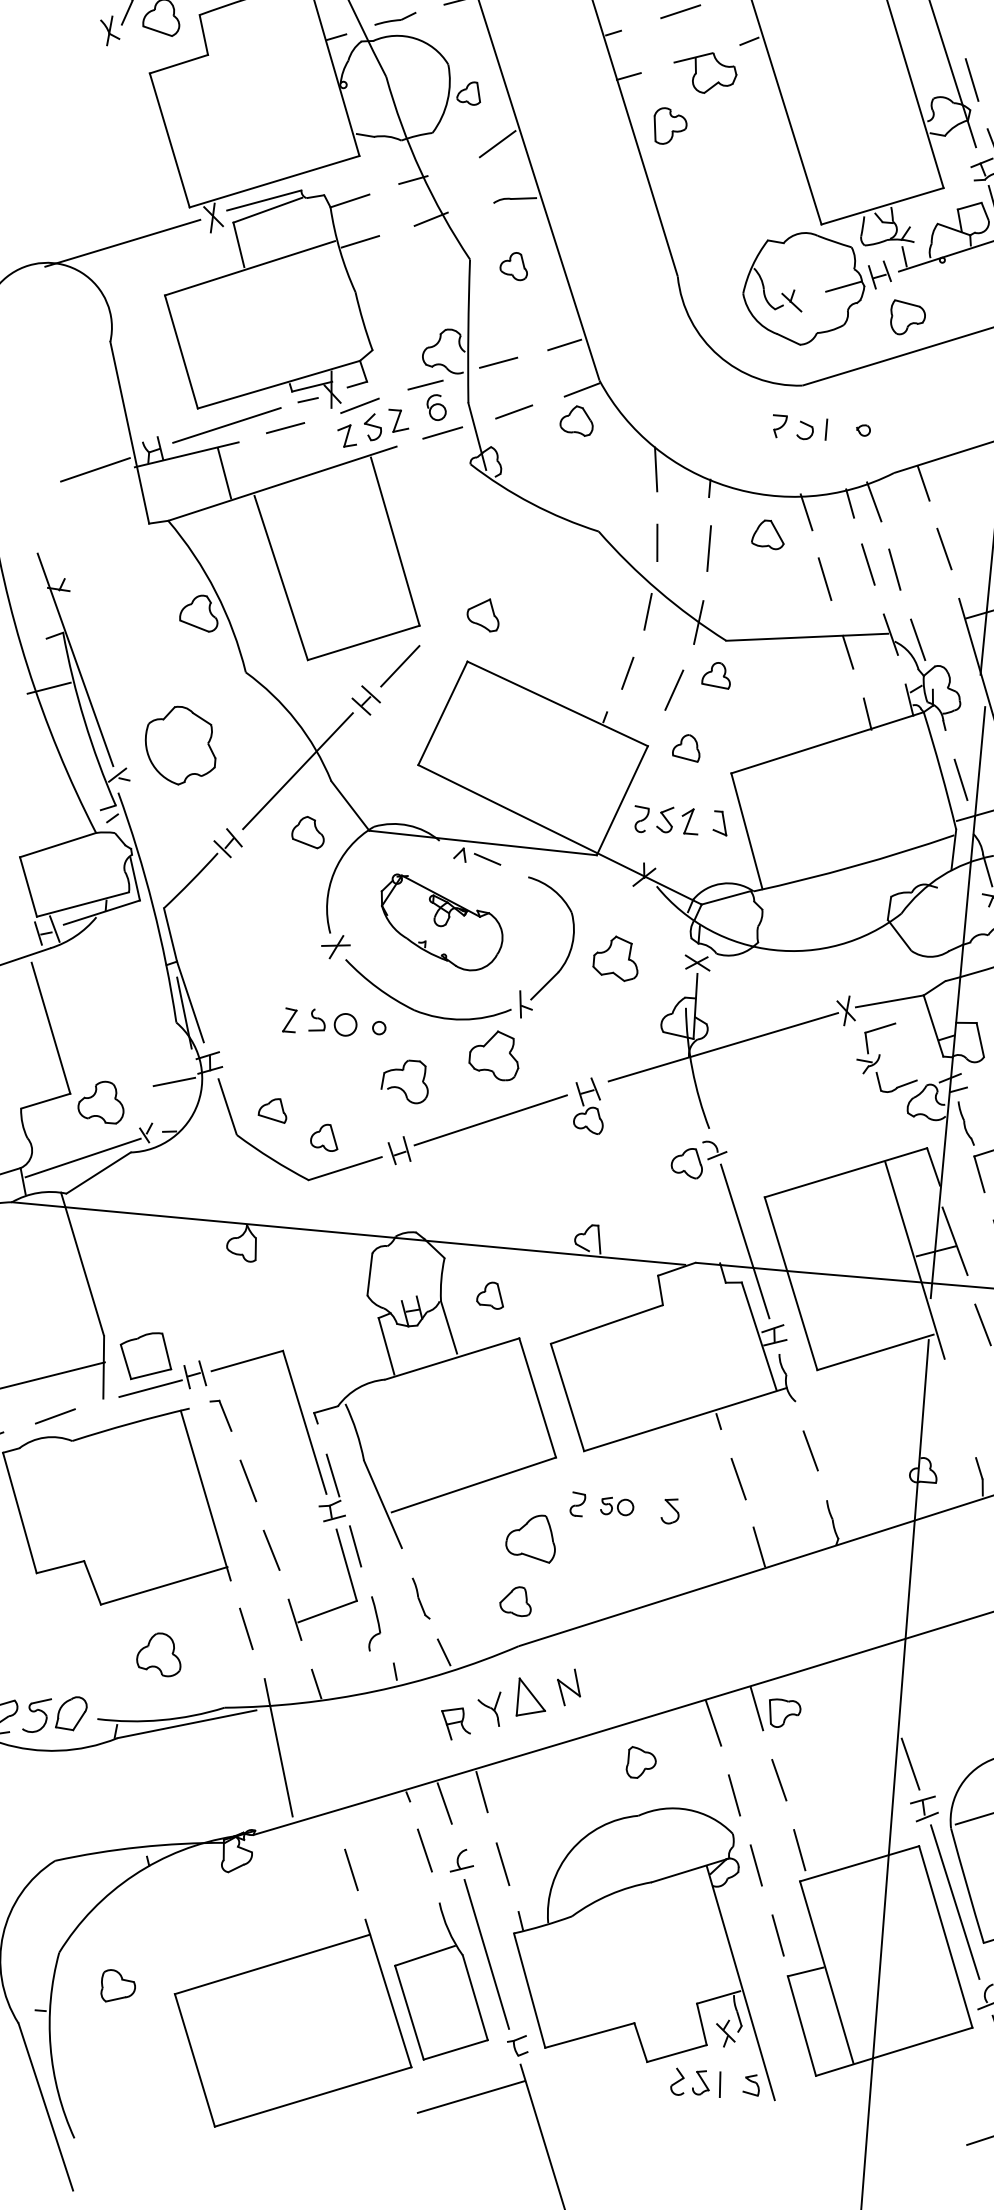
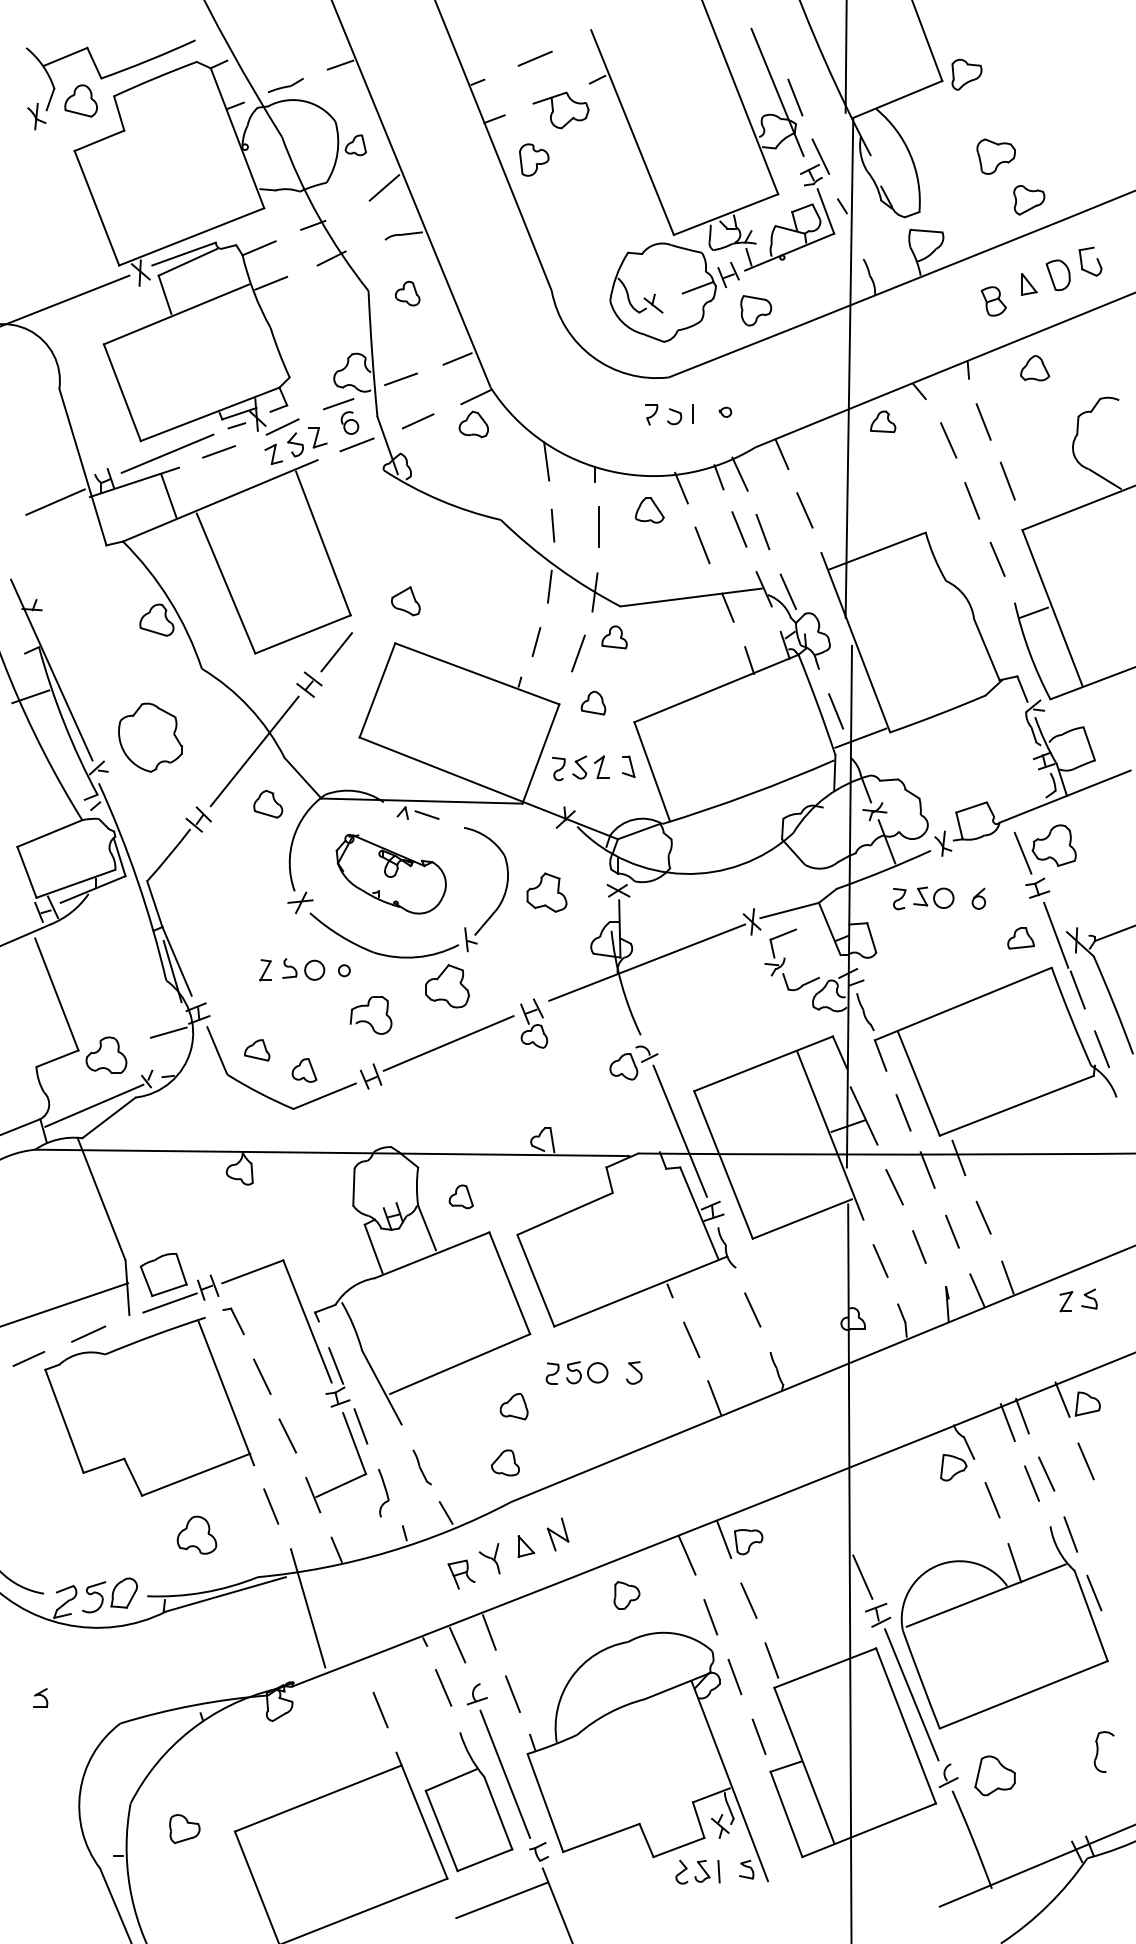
line: (960, 1406) -> (880, 1260), added
part: (617, 1506) -> (587, 1372), size x1.43
part: (530, 1538) -> (513, 1406), size x0.62
part: (530, 1697) -> (525, 1546), size x0.62

